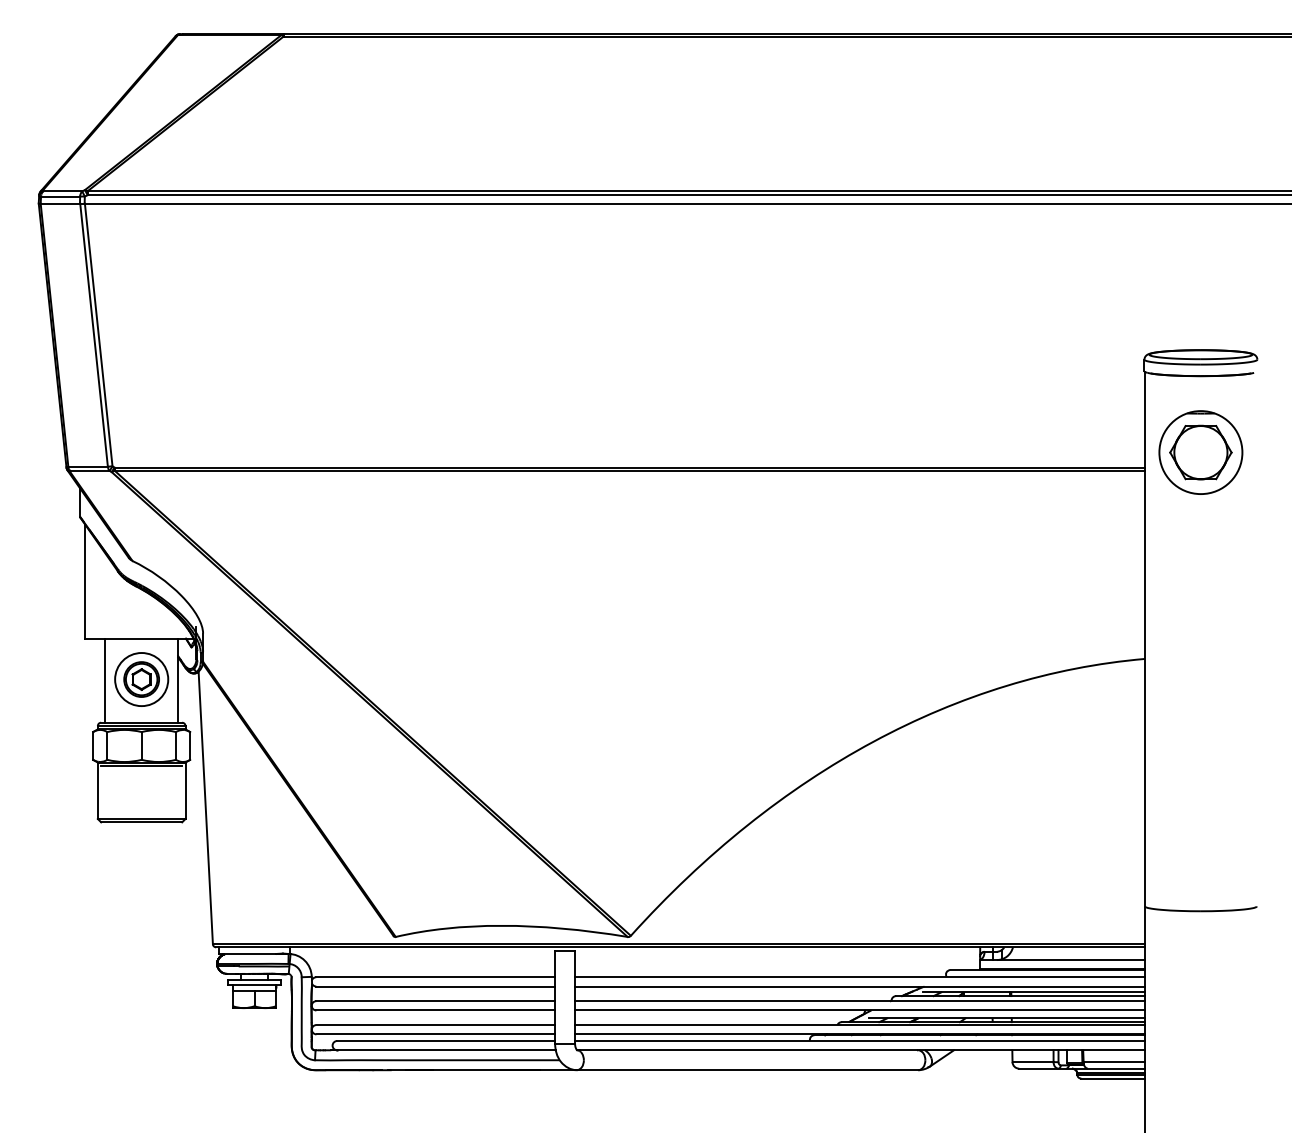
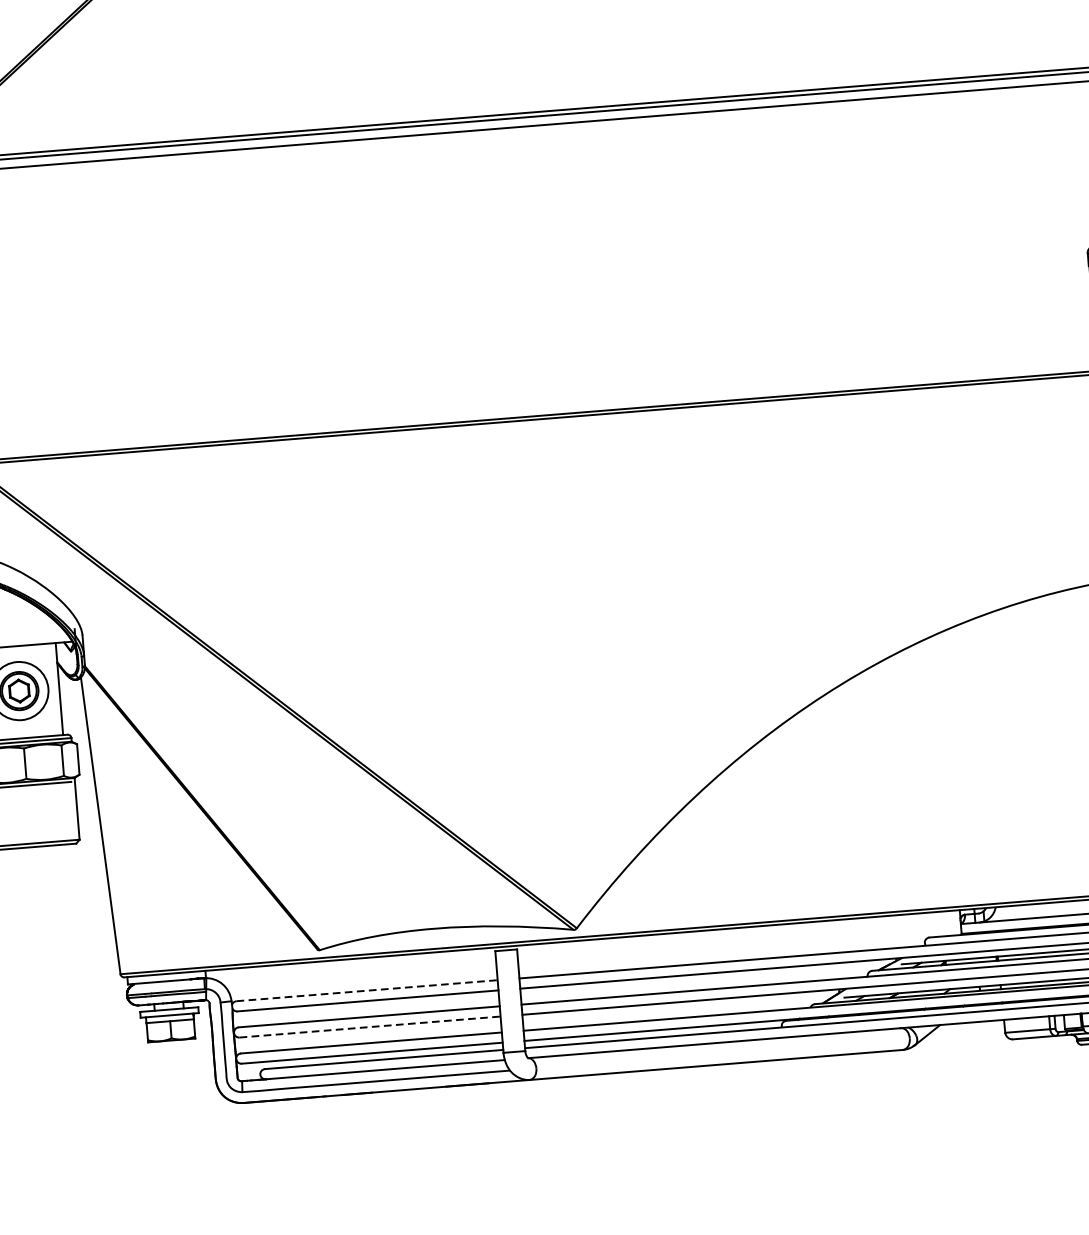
line: (436, 977) -> (367, 990), solid -> dashed
line: (436, 1010) -> (370, 1027), solid -> dashed

